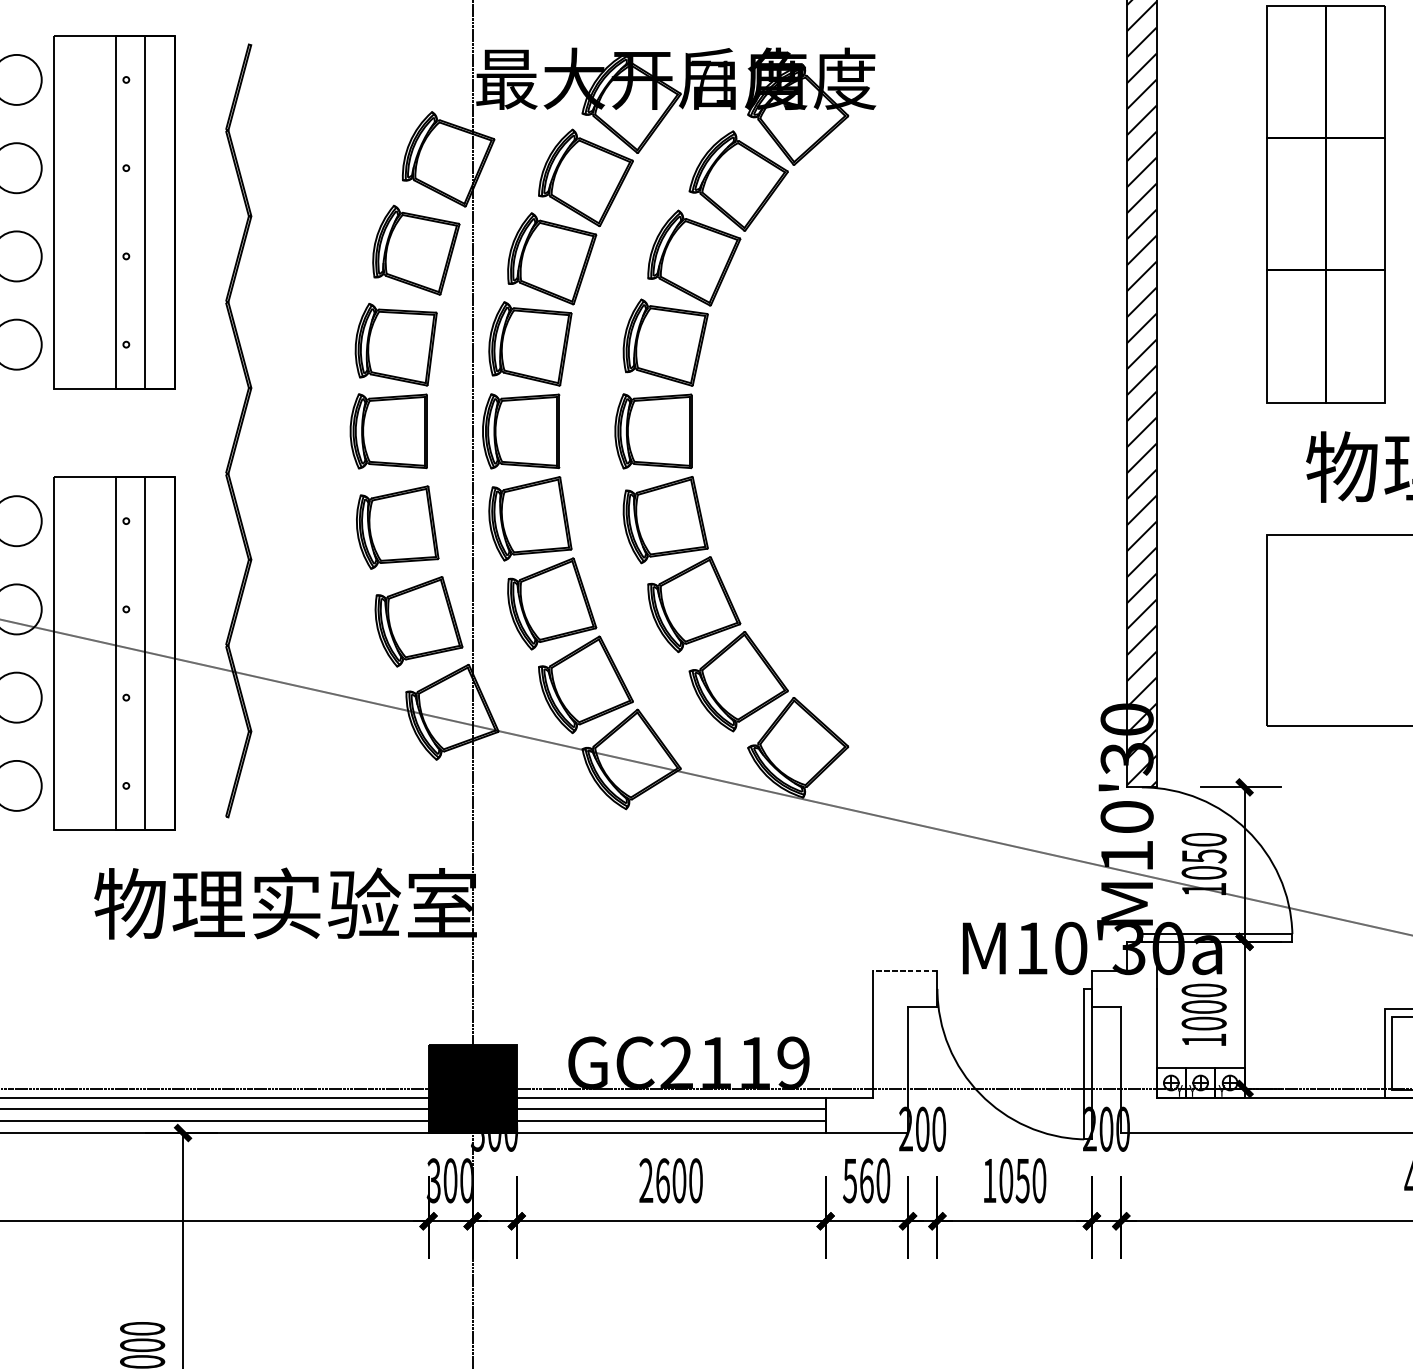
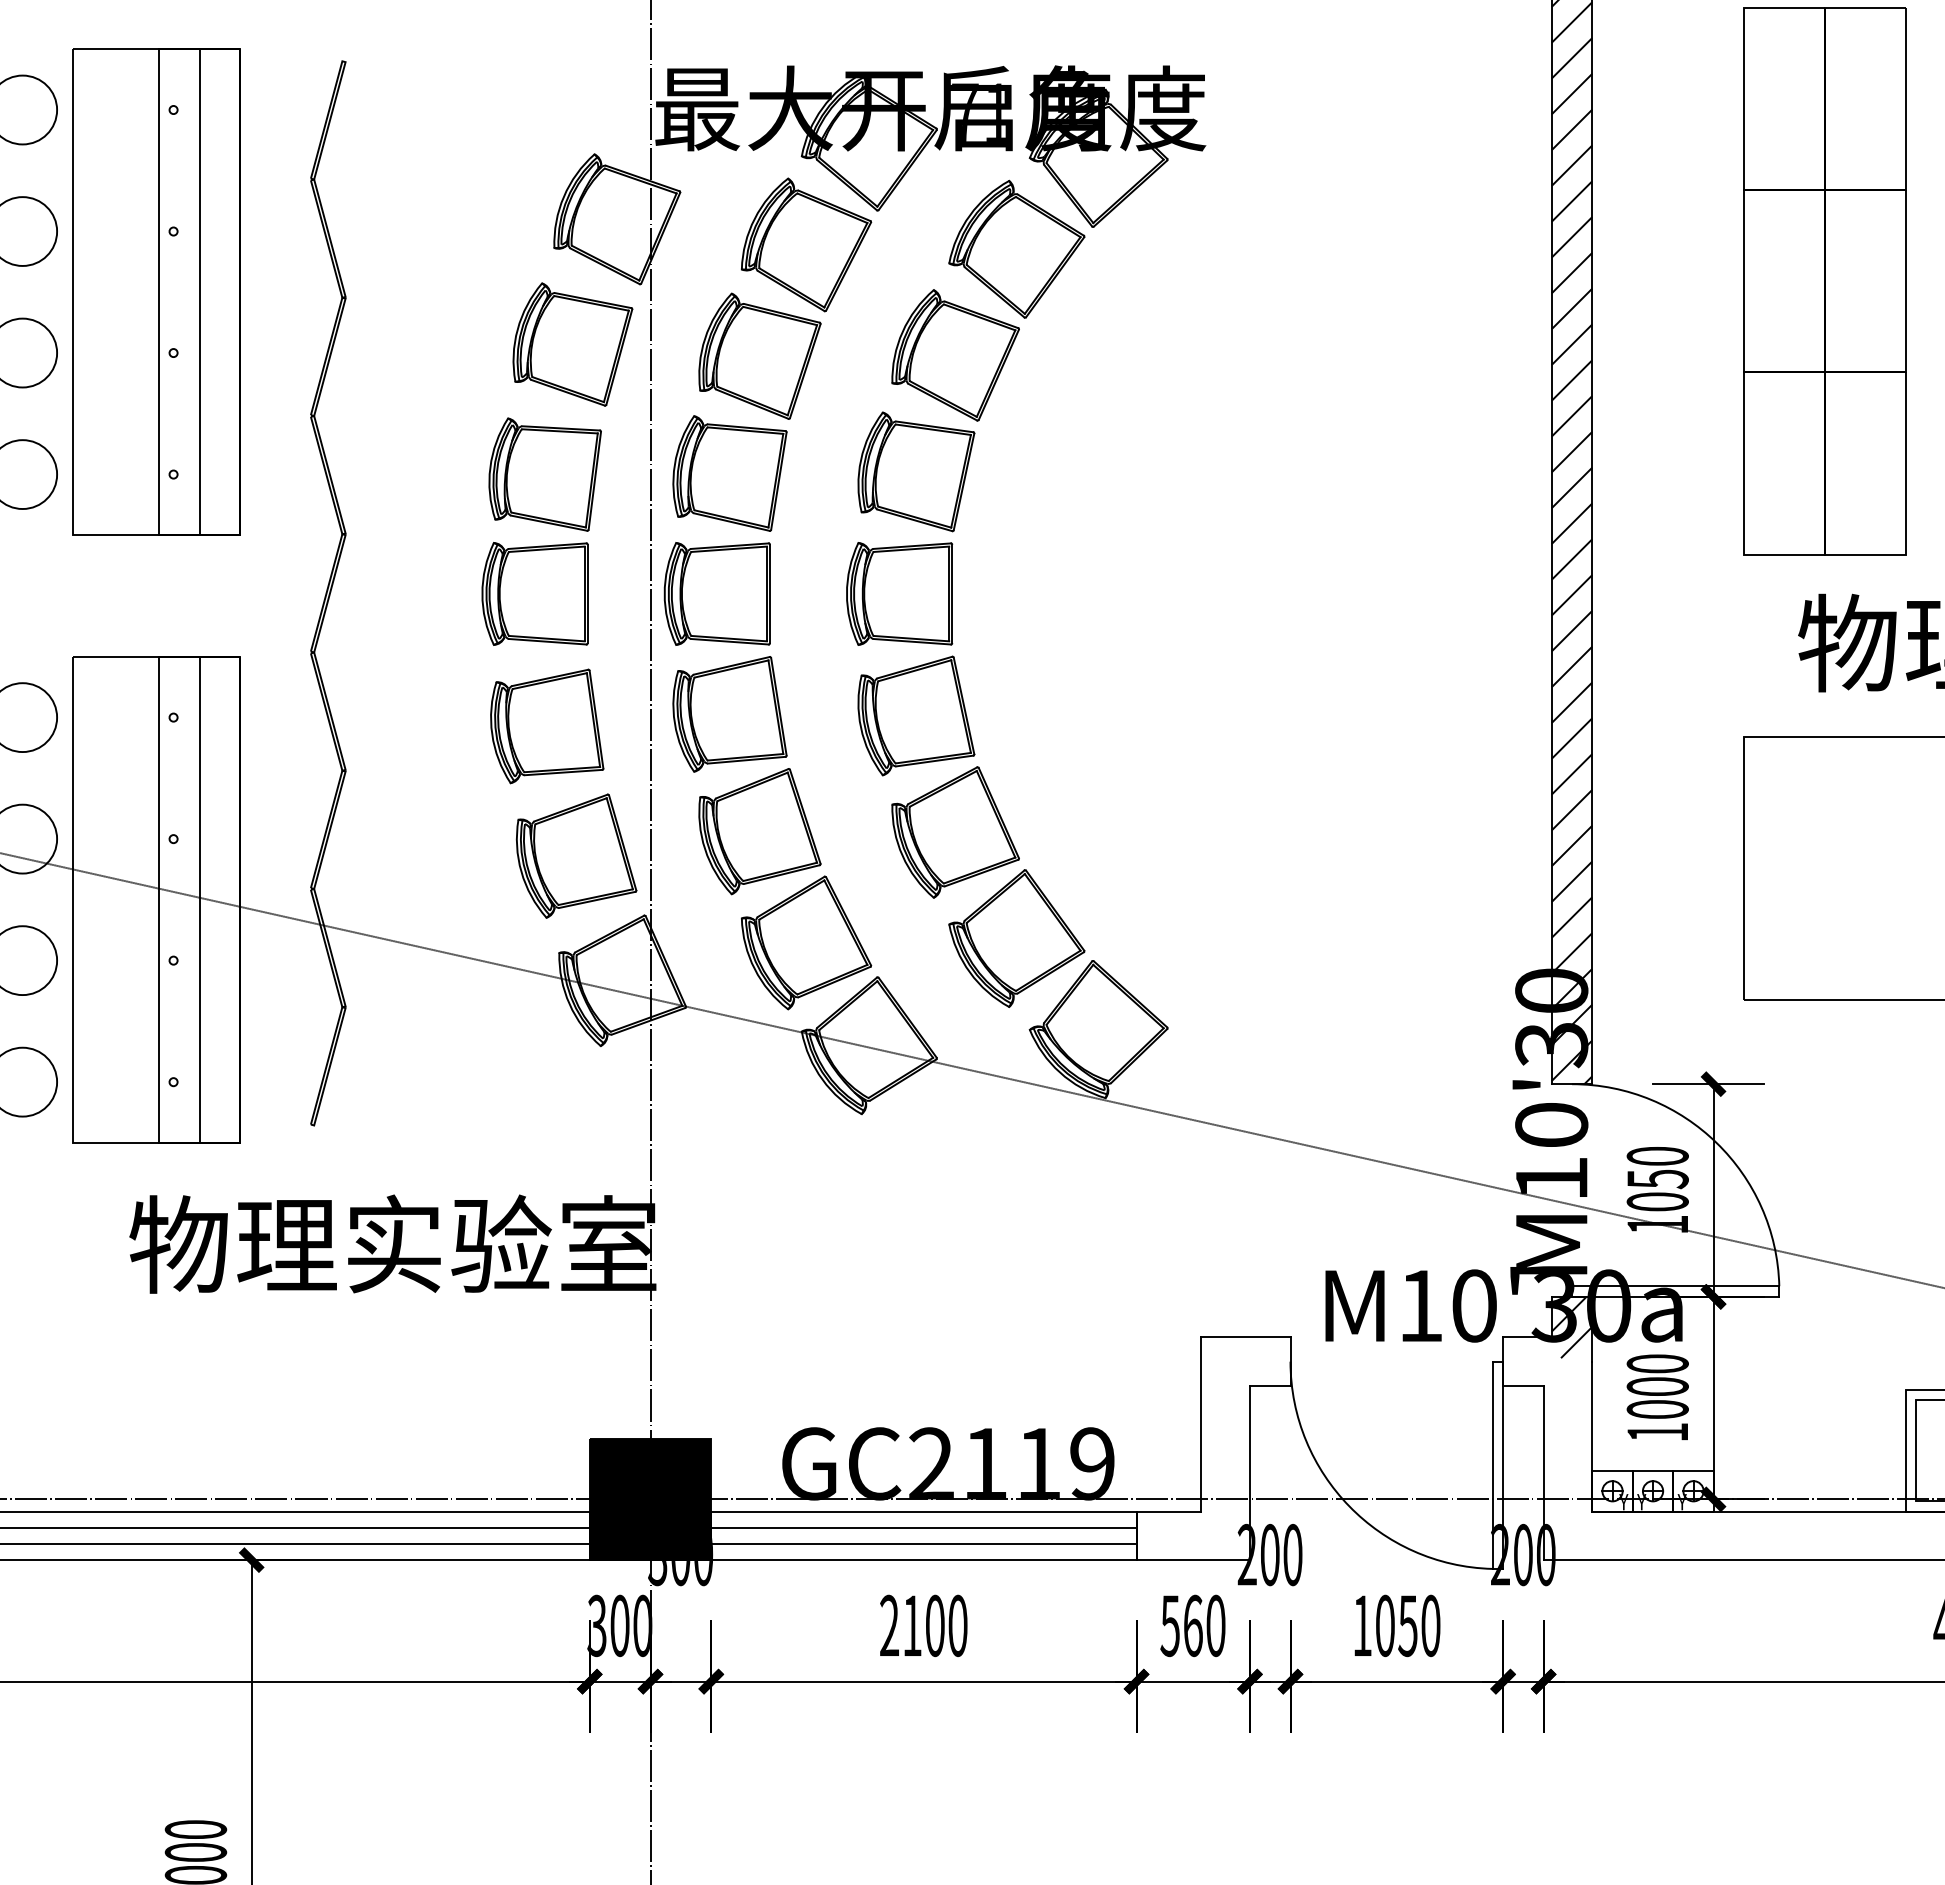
hatch: (1141, 964) -> (1571, 1327), added
line: (904, 971) -> (1245, 1337), dashed -> solid
text: (662, 1180) -> (912, 1625), 2600 -> 2100

